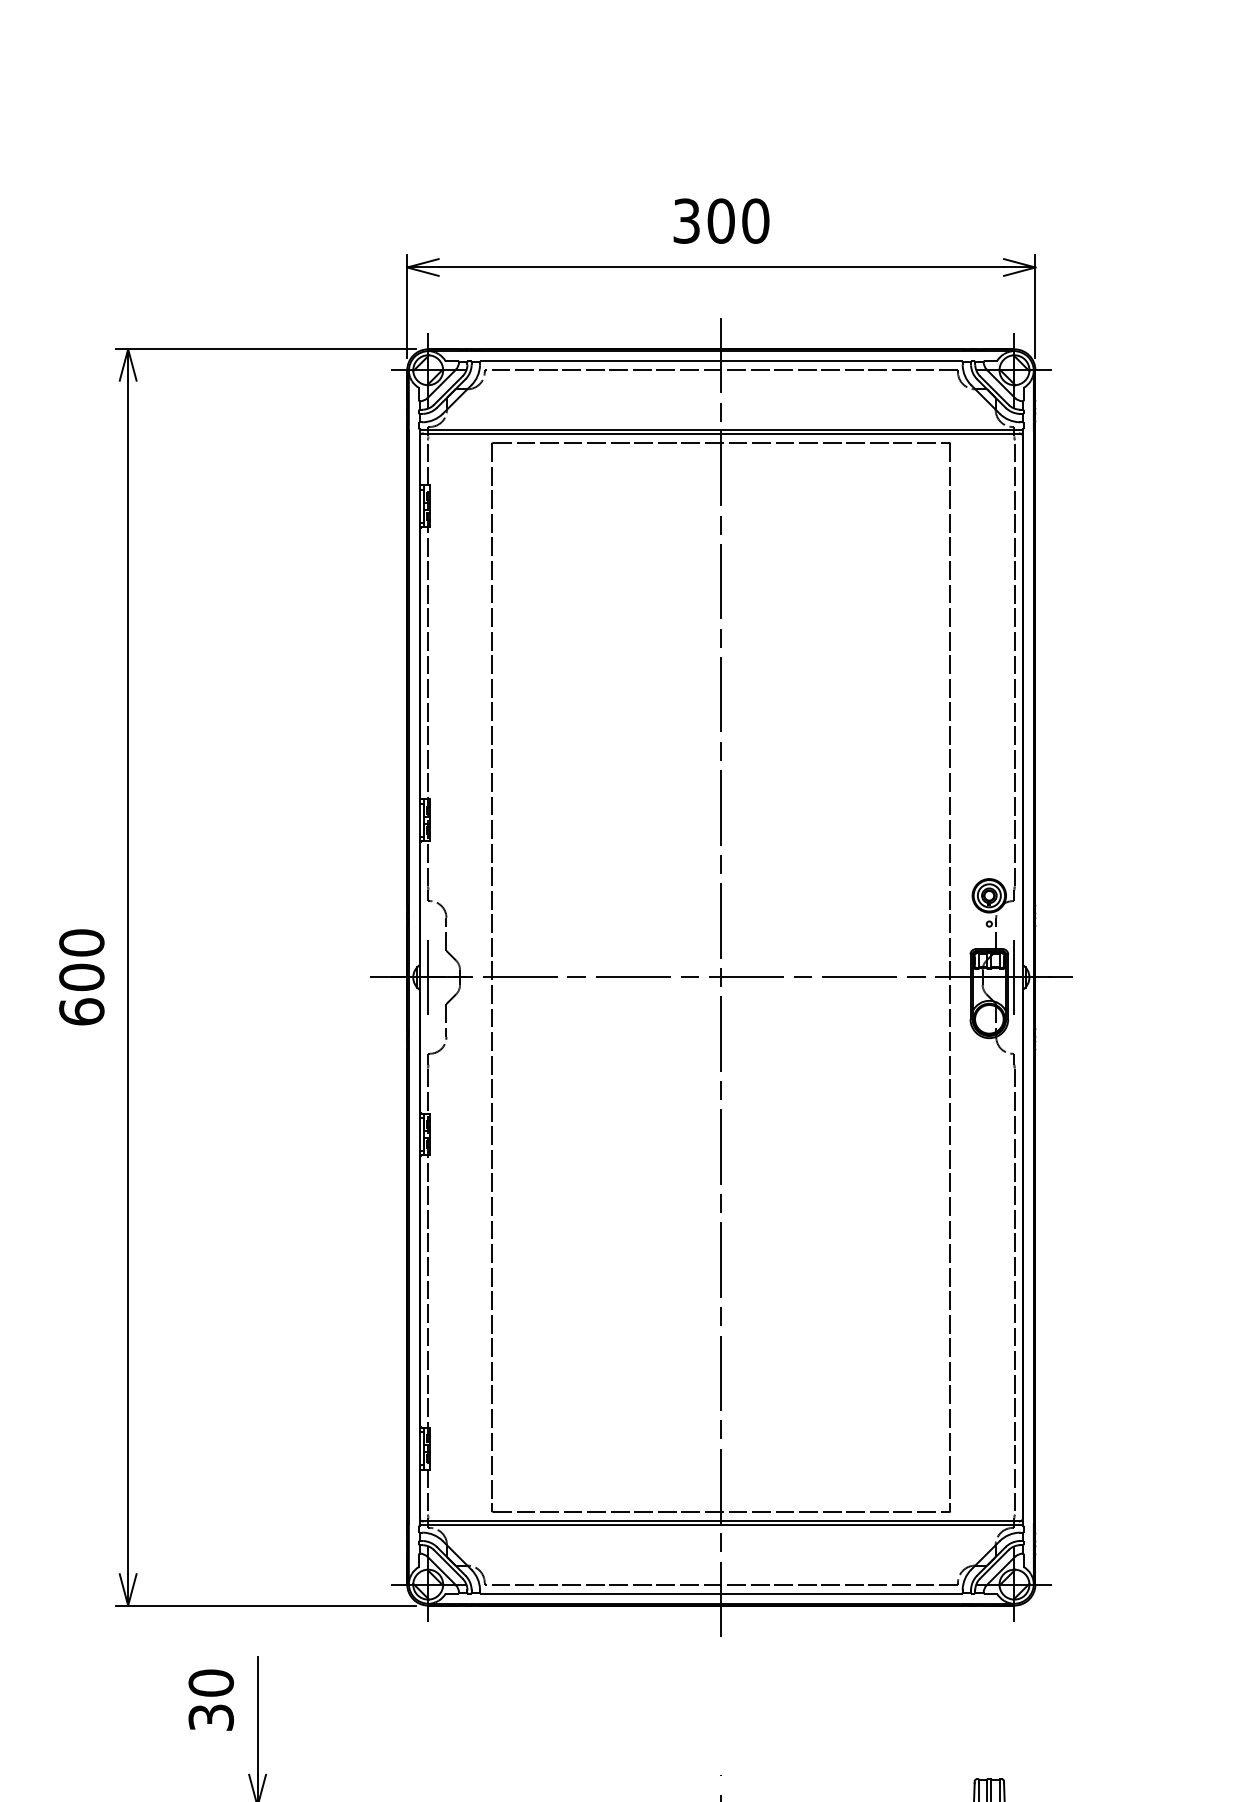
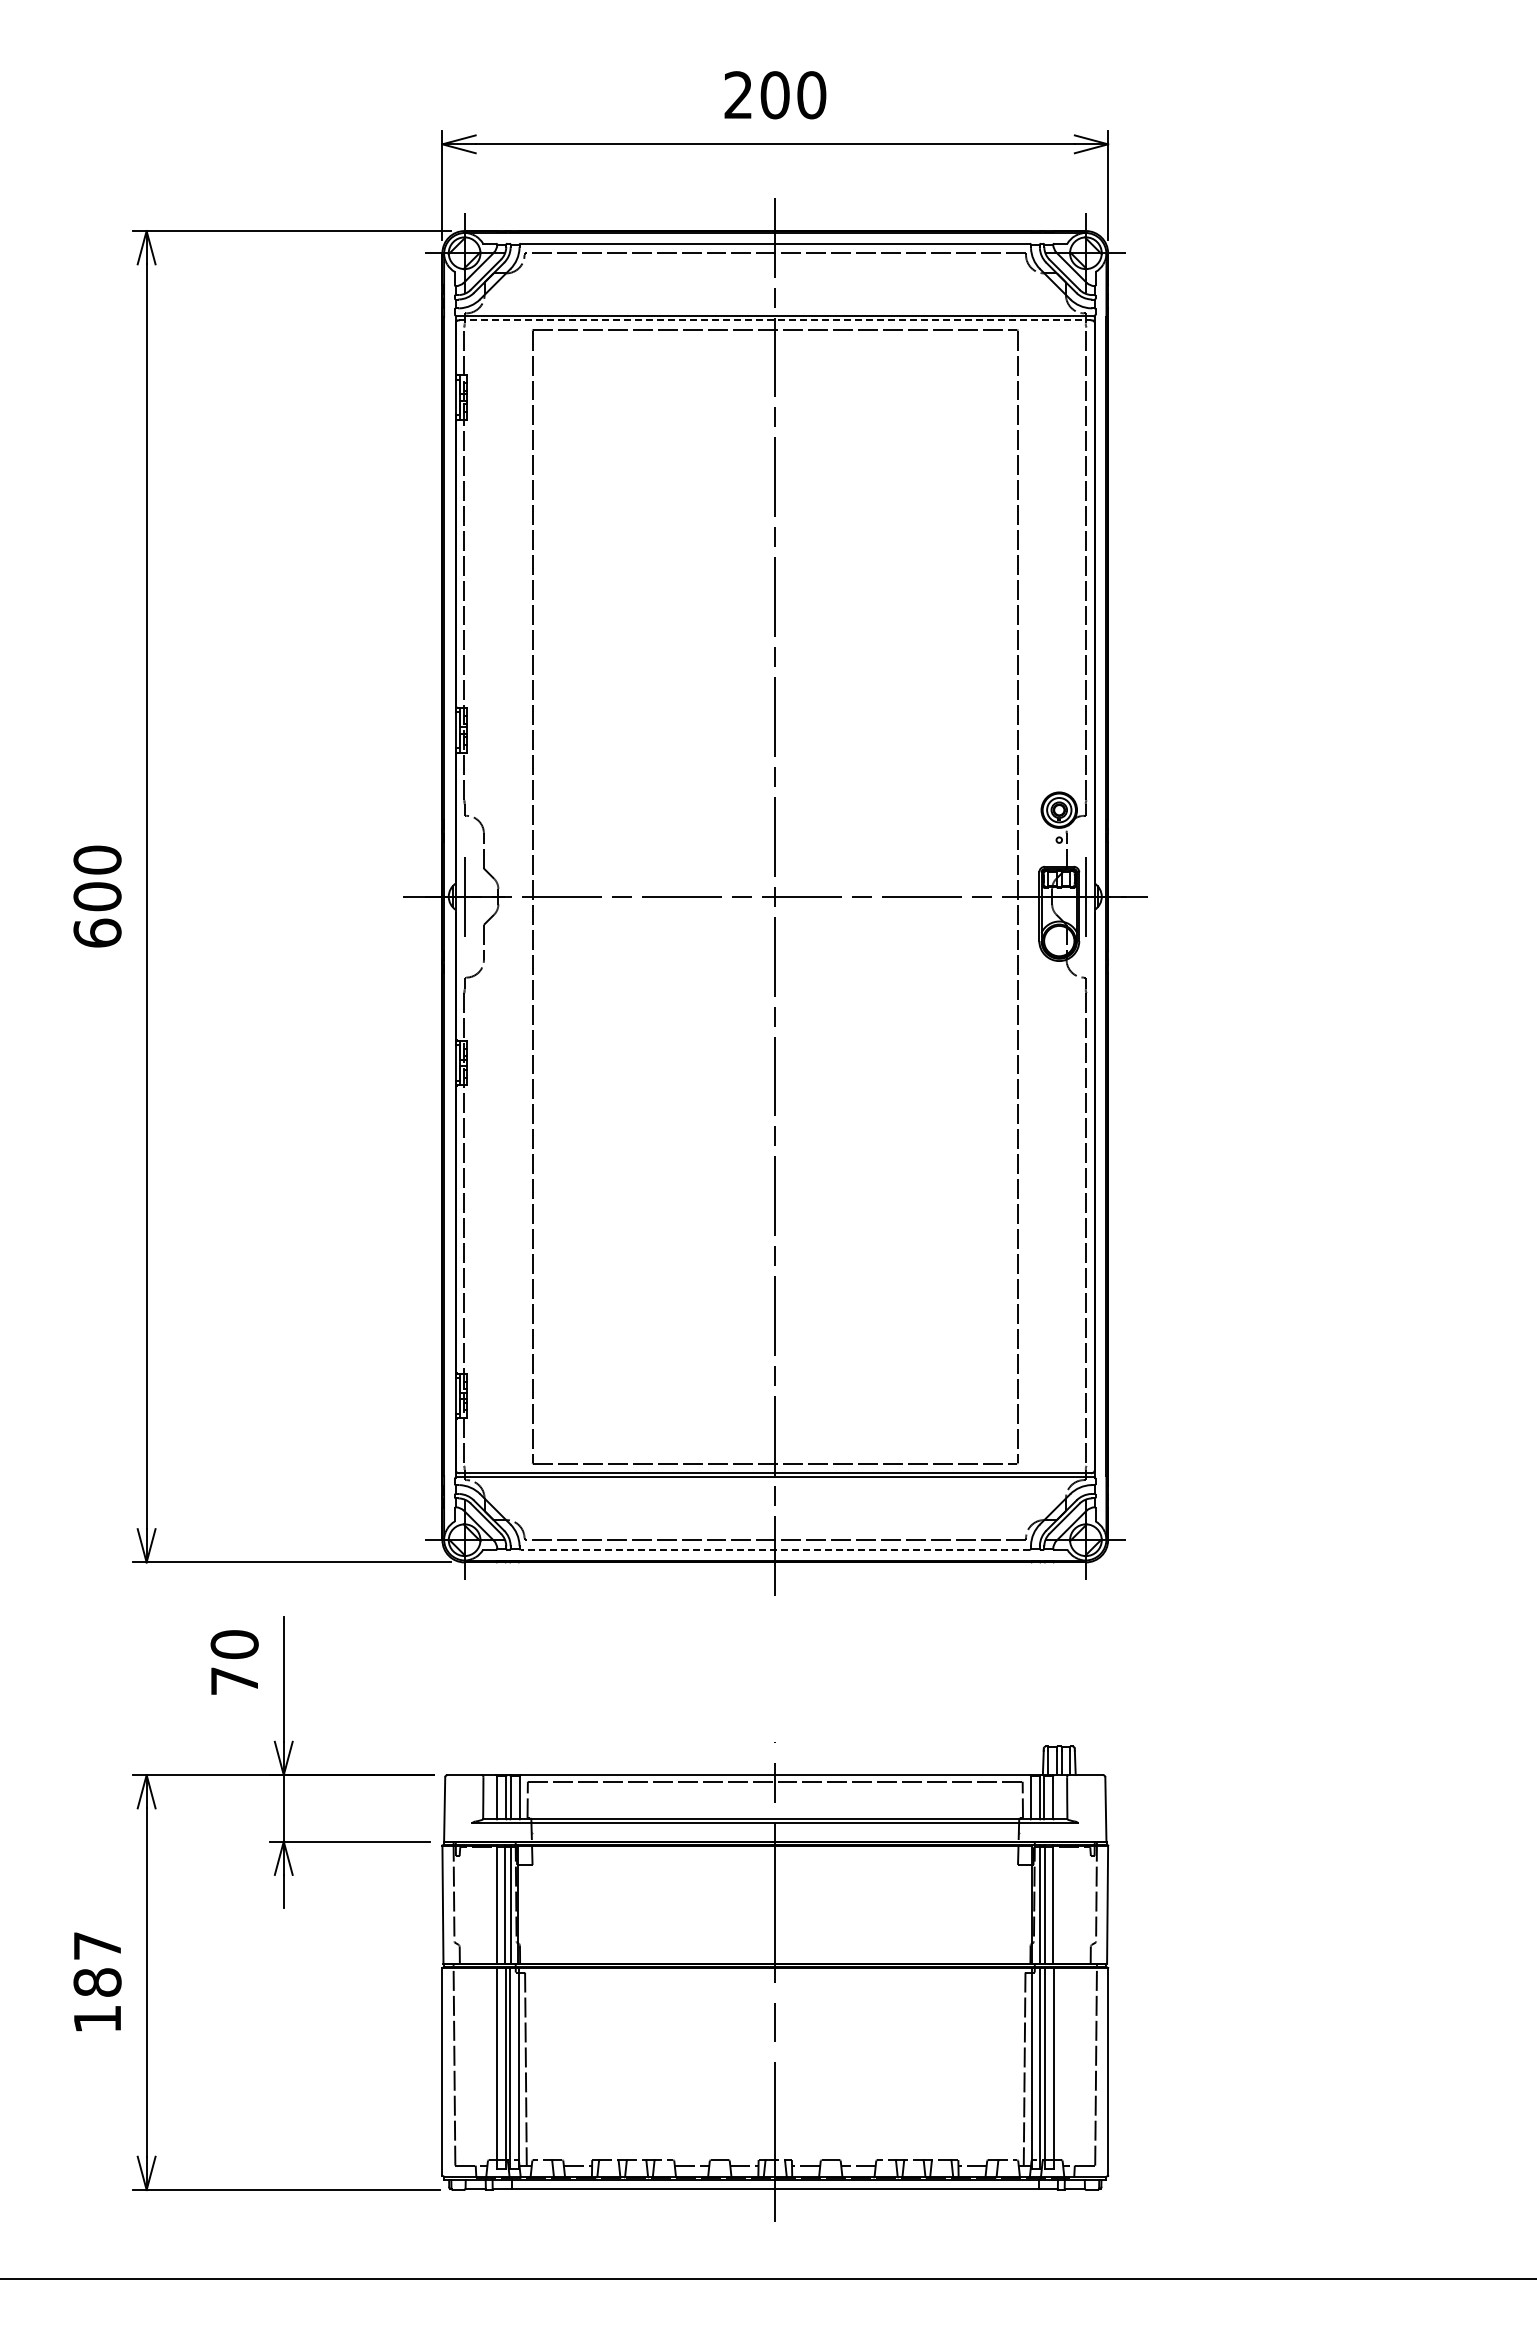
text: (686, 221) -> (738, 95), 300 -> 200
line: (721, 433) -> (775, 320), solid -> dashed
line: (721, 1593) -> (775, 1549), solid -> dashed
text: (211, 1717) -> (234, 1681), 30 -> 70

